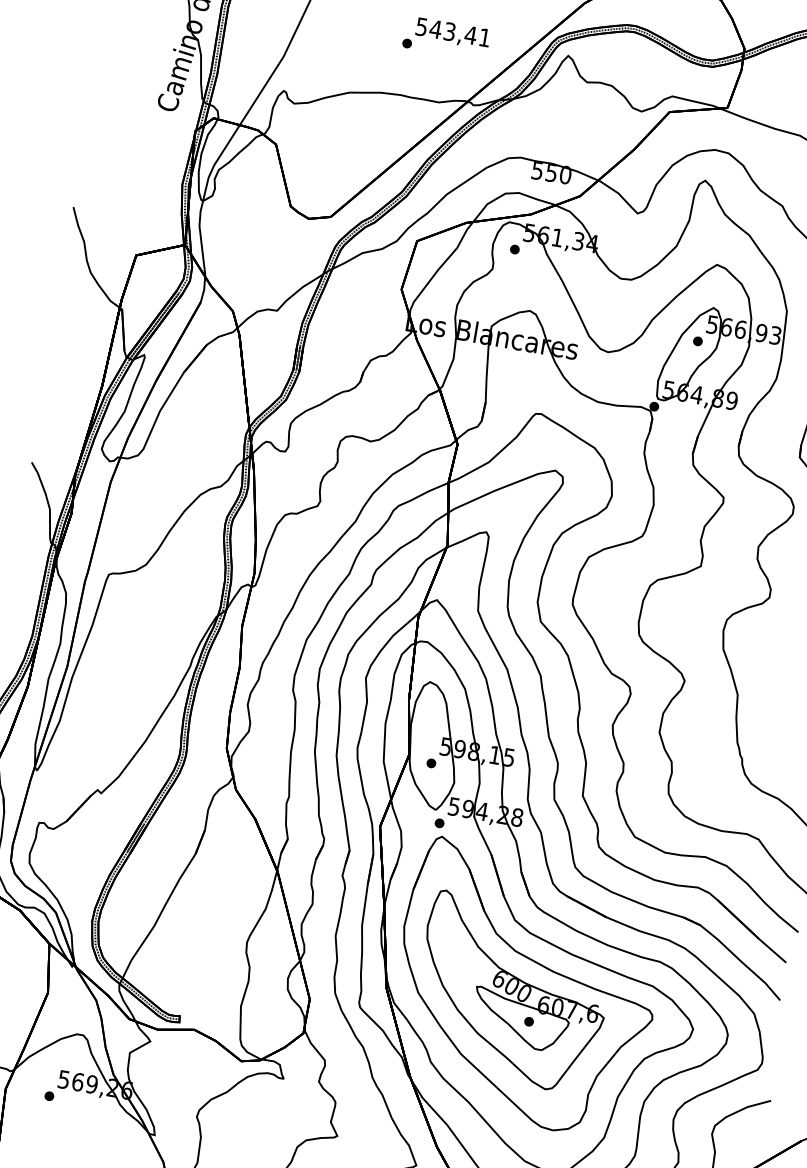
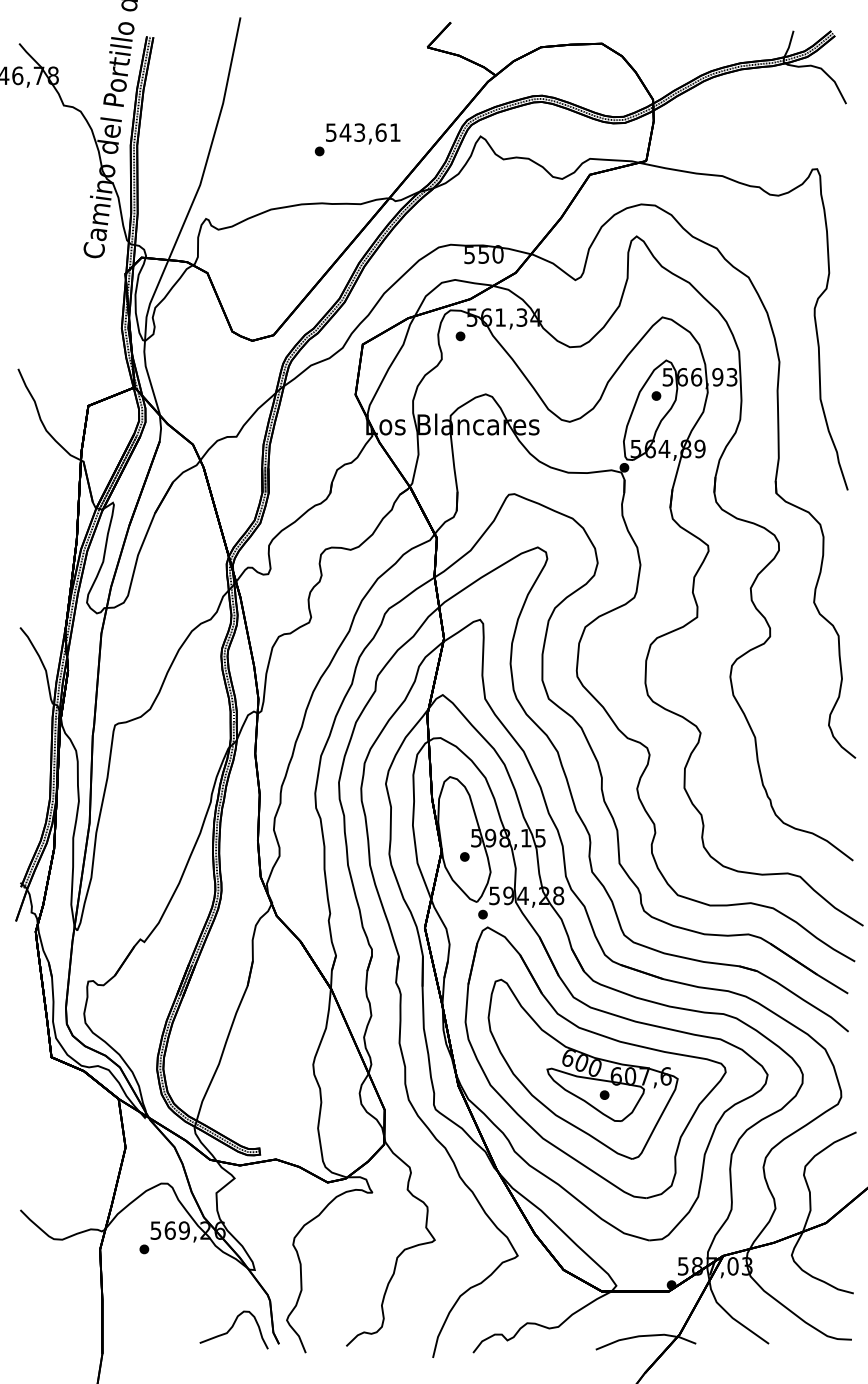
text: (470, 35) -> (380, 132), 543,41 -> 543,61

